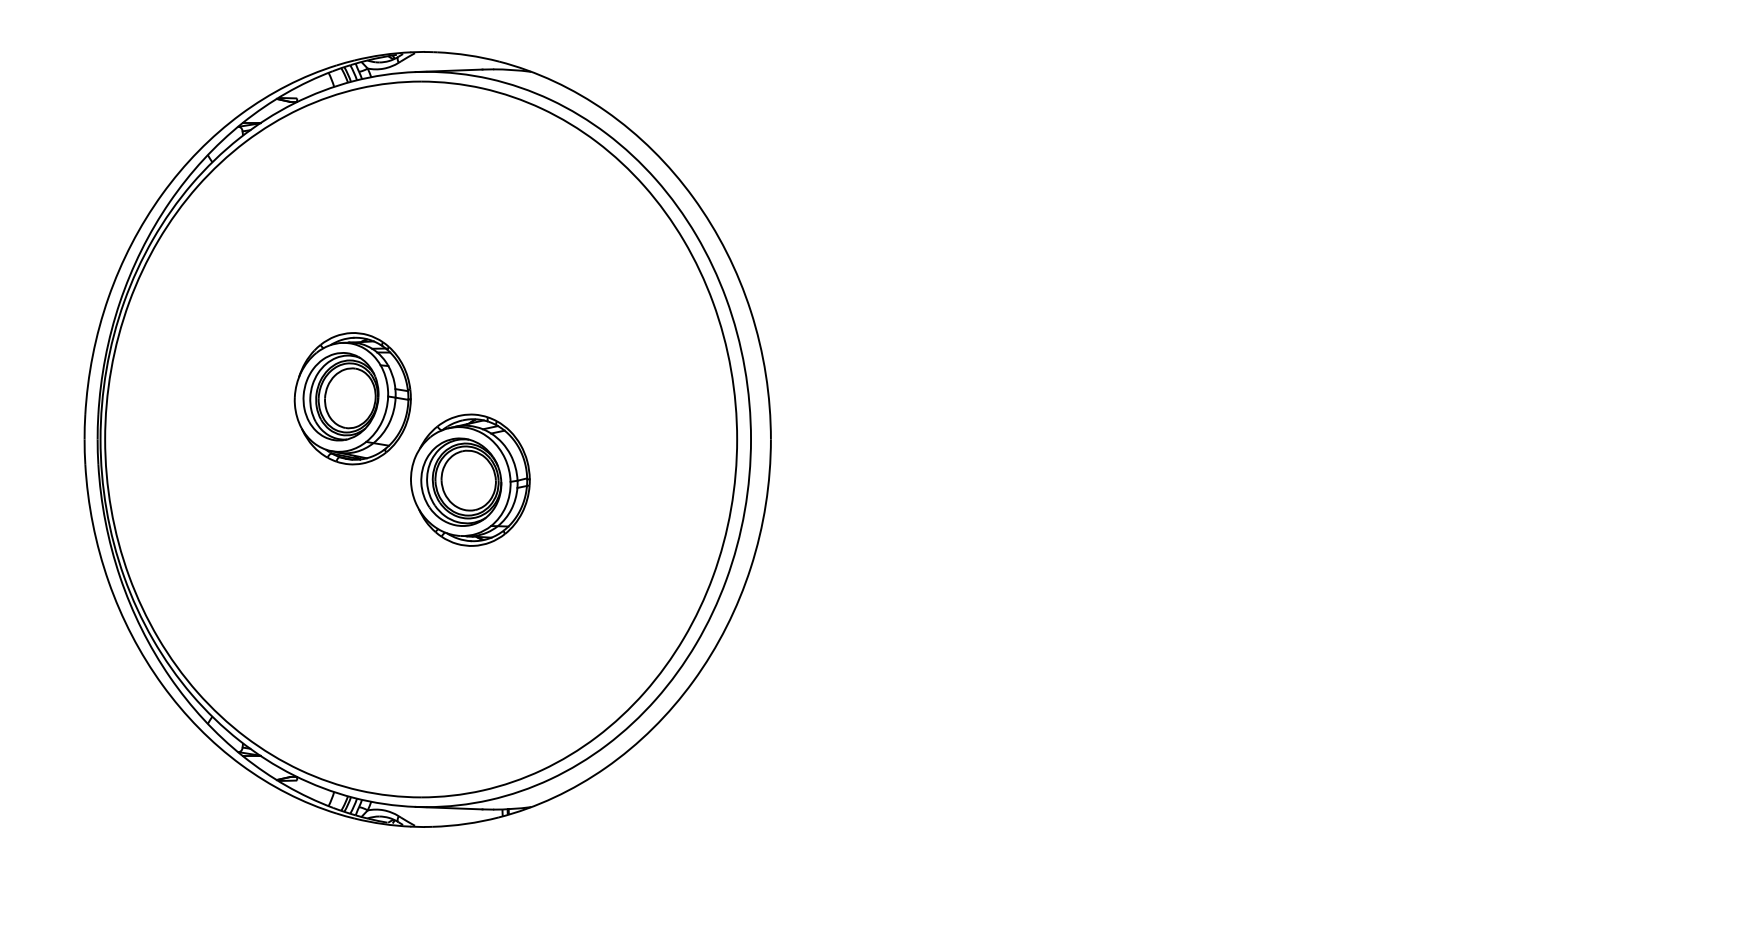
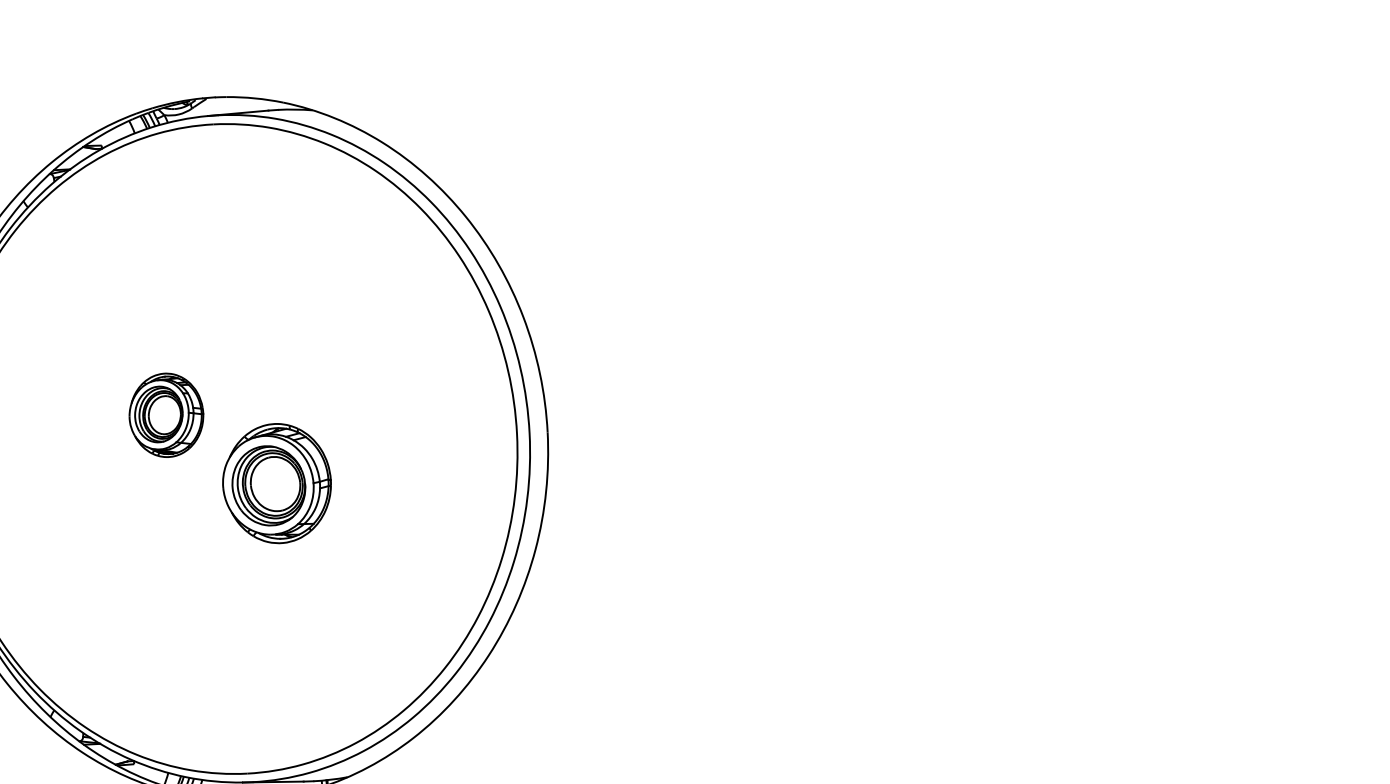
part: (352, 398) -> (166, 415), size x0.7

